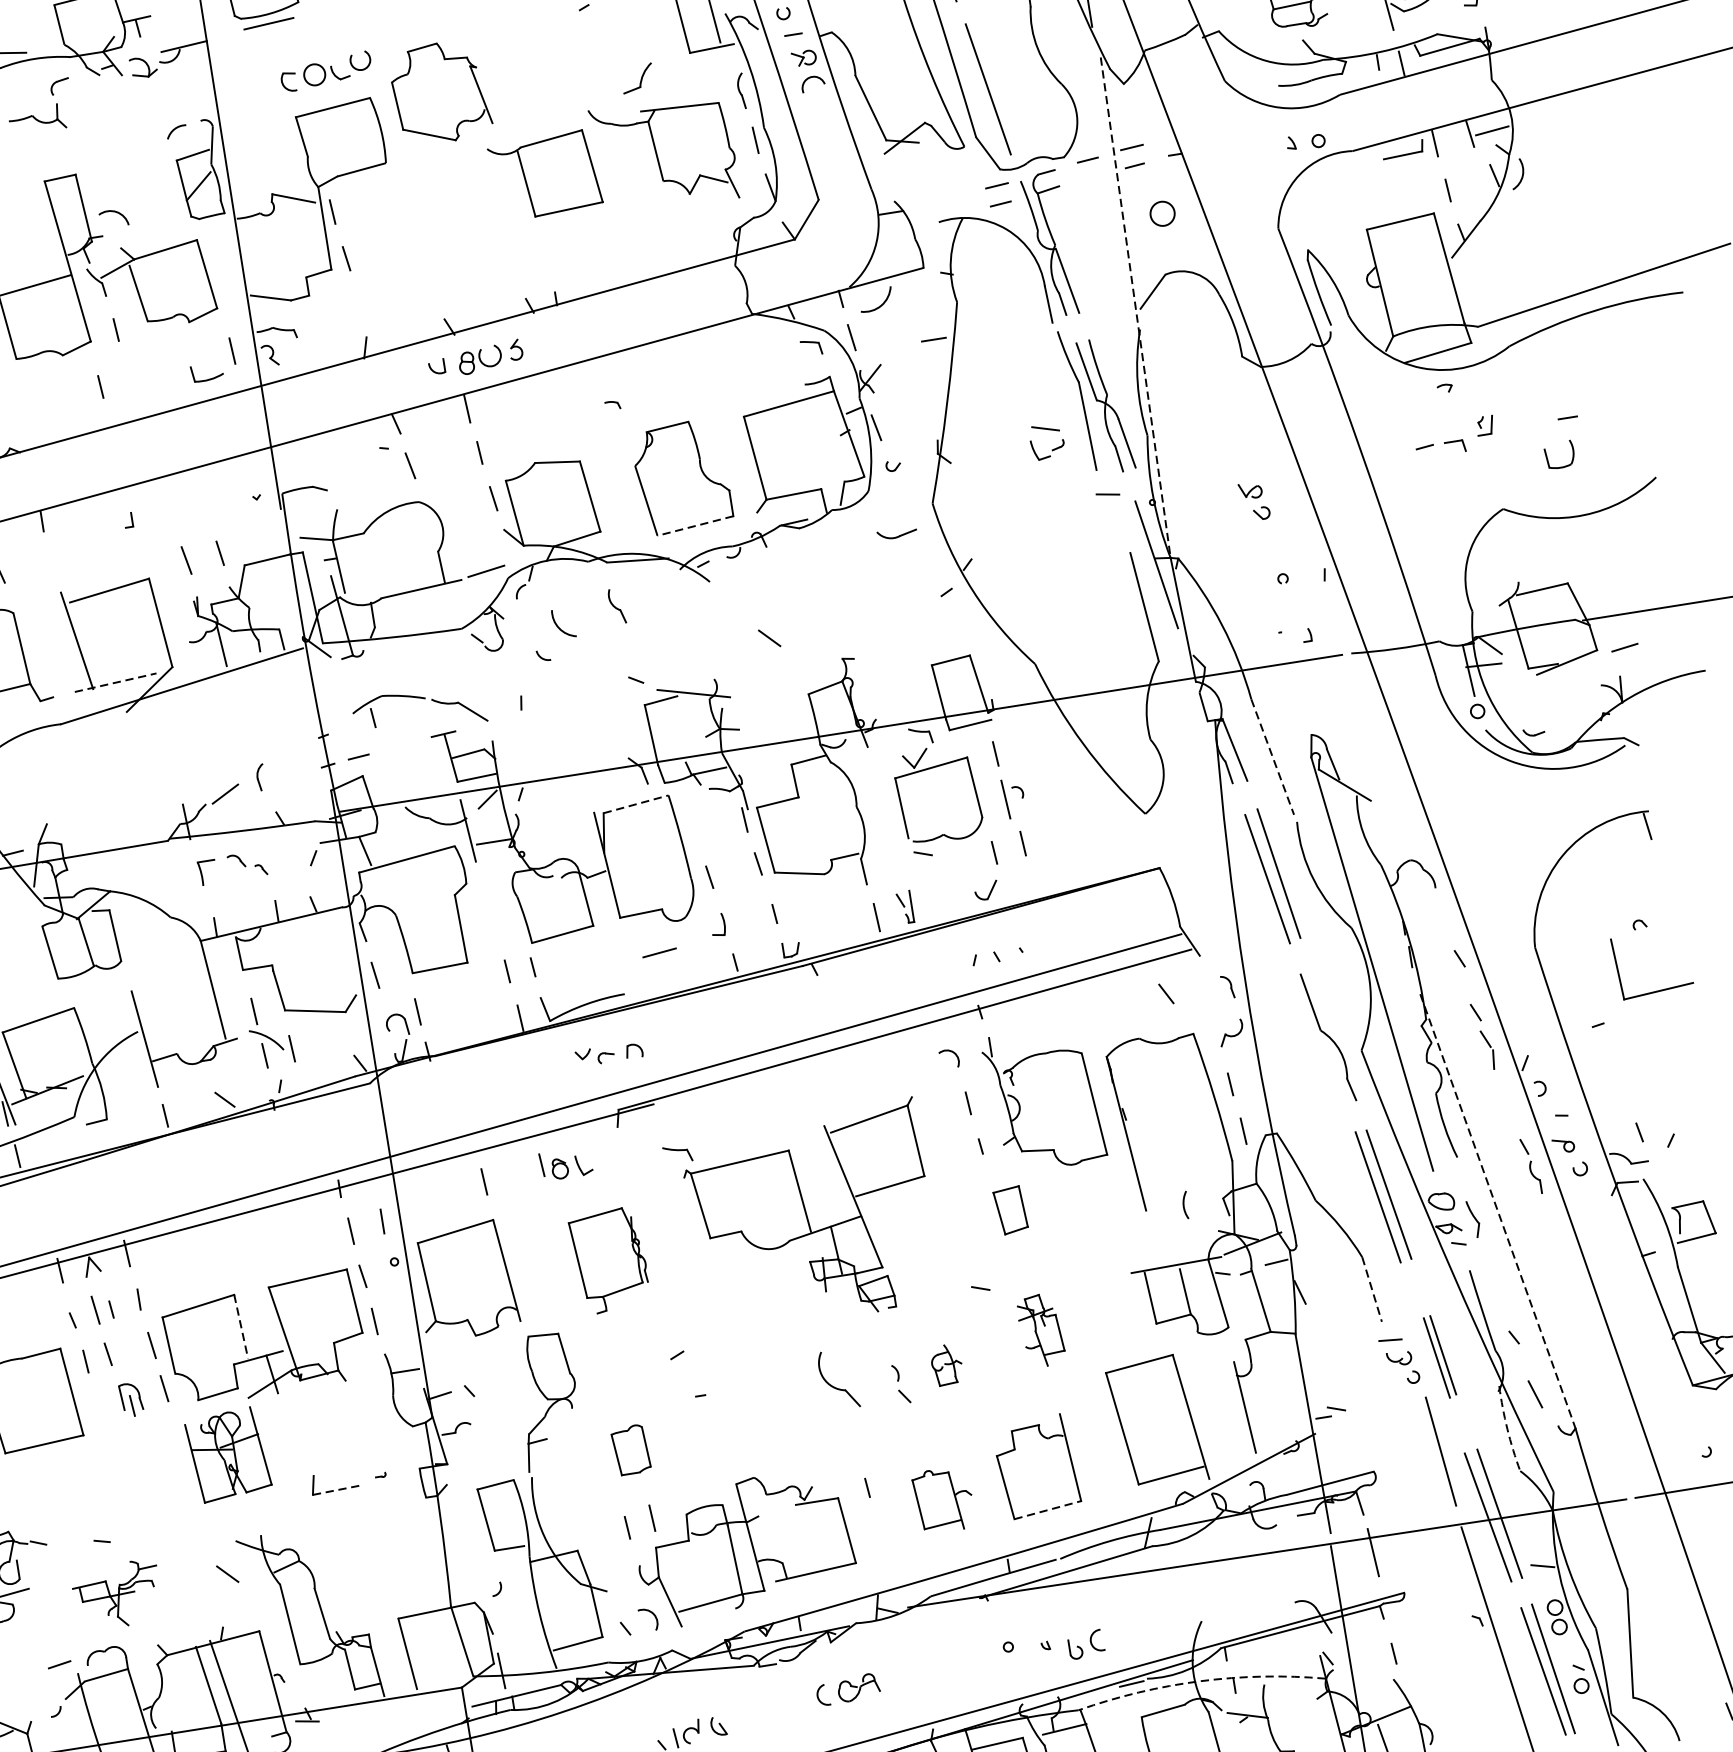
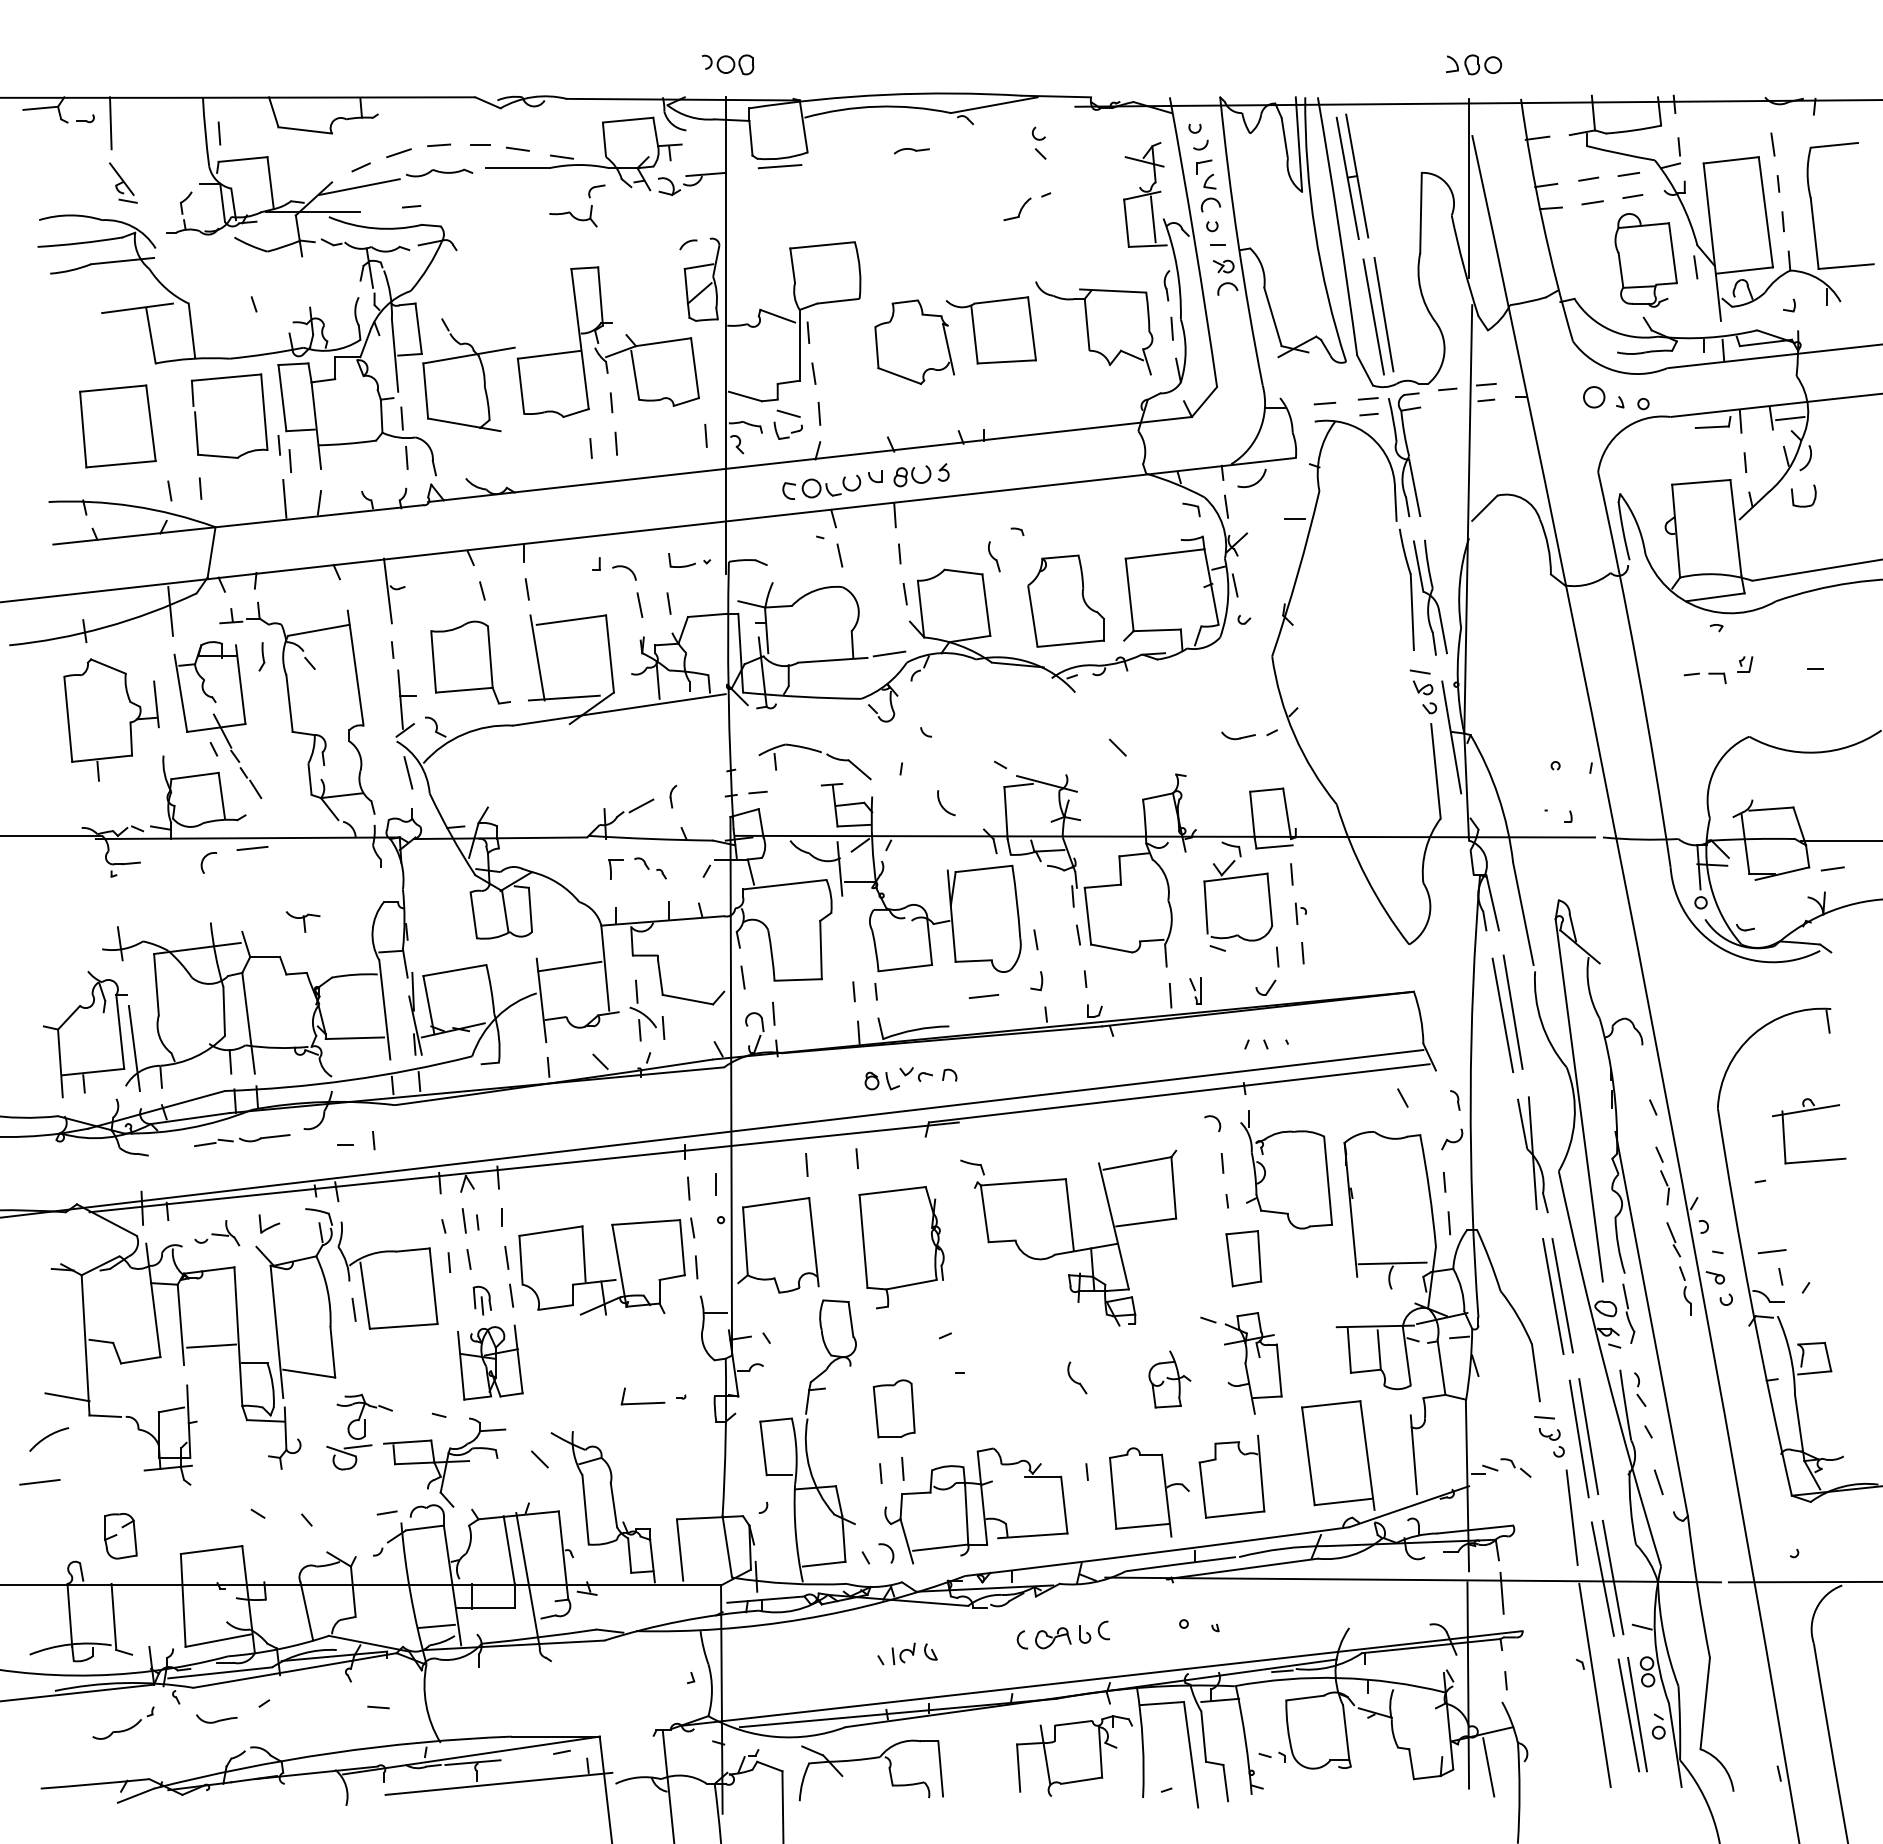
part: (325, 70) -> (821, 486), moved
part: (637, 78) -> (1017, 209), moved
line: (999, 84) -> (1383, 314), added
part: (440, 92) -> (914, 341), moved
line: (946, 199) -> (1324, 403), added
arc: (114, 212) -> (625, 568), moved
circle: (1162, 213) -> (1594, 397), moved
line: (360, 304) -> (819, 413), added
line: (1136, 307) -> (1468, 519), dashed -> solid
part: (206, 372) -> (681, 560), moved
line: (128, 376) -> (615, 443), added
part: (1052, 448) -> (791, 431), moved
part: (1547, 456) -> (1793, 495), moved
part: (1253, 501) -> (1424, 697), moved
line: (695, 525) -> (1070, 643), dashed -> solid
part: (897, 533) -> (1238, 735), moved
line: (51, 563) -> (526, 589), added
part: (617, 606) -> (994, 556), moved
arc: (561, 628) -> (943, 806), moved
line: (115, 683) -> (564, 698), dashed -> solid
line: (1272, 757) -> (1523, 914), dashed -> solid
part: (1013, 797) -> (1300, 913), size x0.62
line: (636, 803) -> (984, 868), dashed -> solid
line: (1637, 934) -> (1805, 1110), added
line: (171, 994) -> (569, 966), added
line: (1327, 1034) -> (1532, 1153), added
line: (1624, 1104) -> (1771, 1251), added
part: (1507, 1108) -> (1673, 1239), added
part: (571, 1166) -> (881, 1080), moved
line: (1462, 1184) -> (1625, 1296), added
line: (1184, 1188) -> (1392, 1263), added
part: (1010, 1210) -> (1243, 1258), size x1.43
line: (1497, 1211) -> (1651, 1324), dashed -> solid
part: (609, 1260) -> (901, 1247), size x1.43
line: (1371, 1289) -> (1535, 1372), dashed -> solid
line: (241, 1326) -> (584, 1253), dashed -> solid
part: (1041, 1330) -> (1253, 1363), size x1.67
part: (1439, 1357) -> (1583, 1438), size x1.67
part: (946, 1364) -> (1169, 1379), size x1.67
part: (838, 1379) -> (1077, 1377), size x0.62
part: (901, 1383) -> (1640, 1389), moved
part: (1365, 1403) -> (1515, 1467), added
arc: (1507, 1428) -> (1630, 1507), dashed -> solid
part: (630, 1449) -> (893, 1408), size x1.43
part: (228, 1454) -> (490, 1362), moved
line: (338, 1489) -> (643, 1403), dashed -> solid
part: (943, 1500) -> (1149, 1492), size x1.67
line: (1048, 1509) -> (1235, 1514), dashed -> solid
part: (117, 1595) -> (444, 1462), size x1.67
part: (1086, 1643) -> (1094, 1631), moved
arc: (1200, 1681) -> (1340, 1678), dashed -> solid

